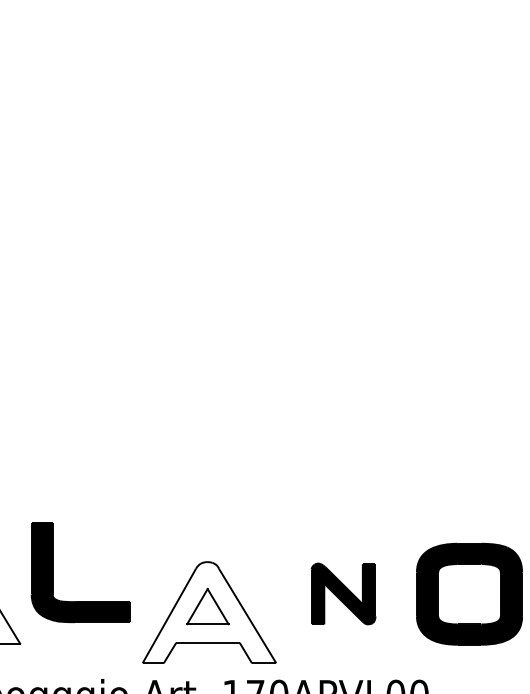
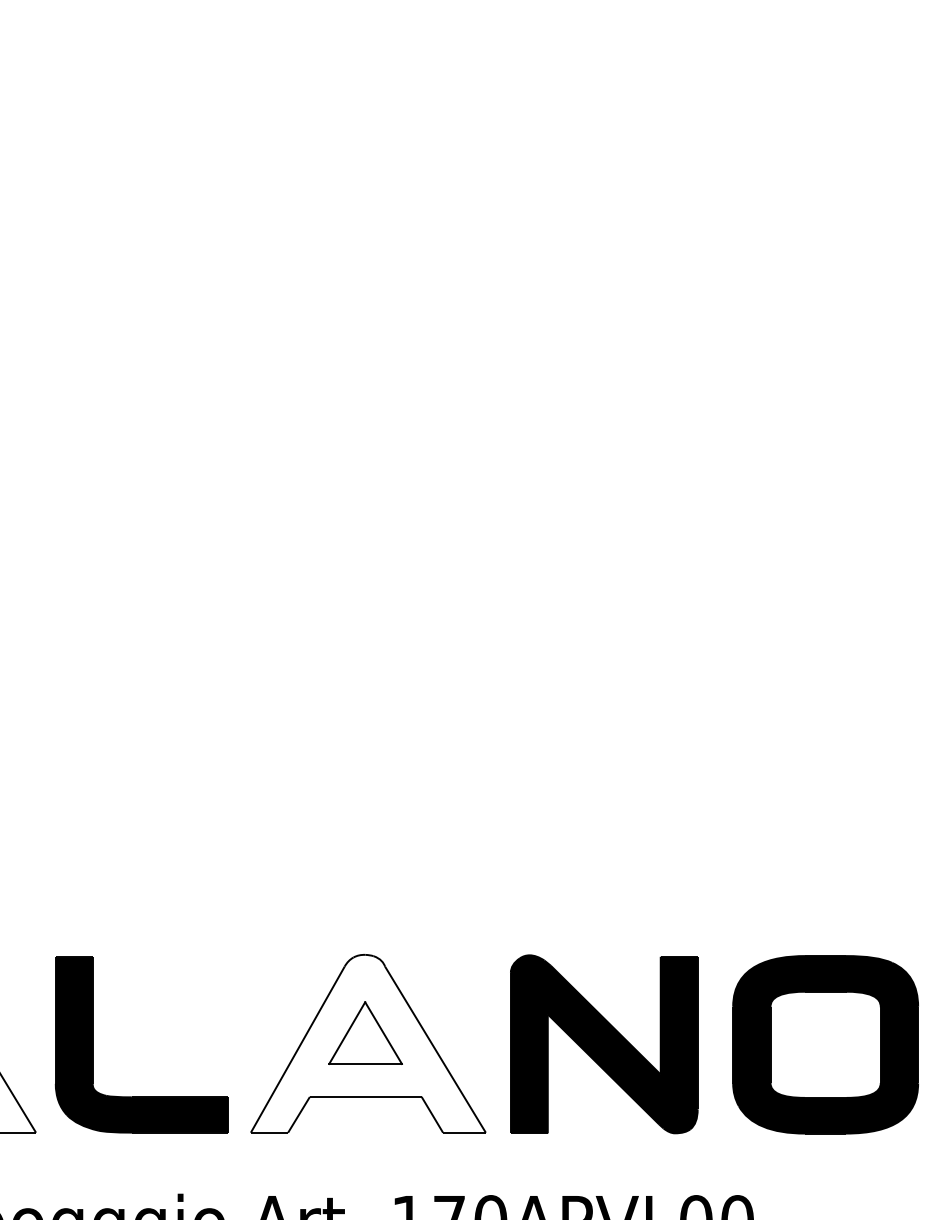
part: (53, 572) -> (94, 1045), moved
part: (343, 593) -> (604, 1043), size x1.67
part: (209, 612) -> (368, 1043), moved

